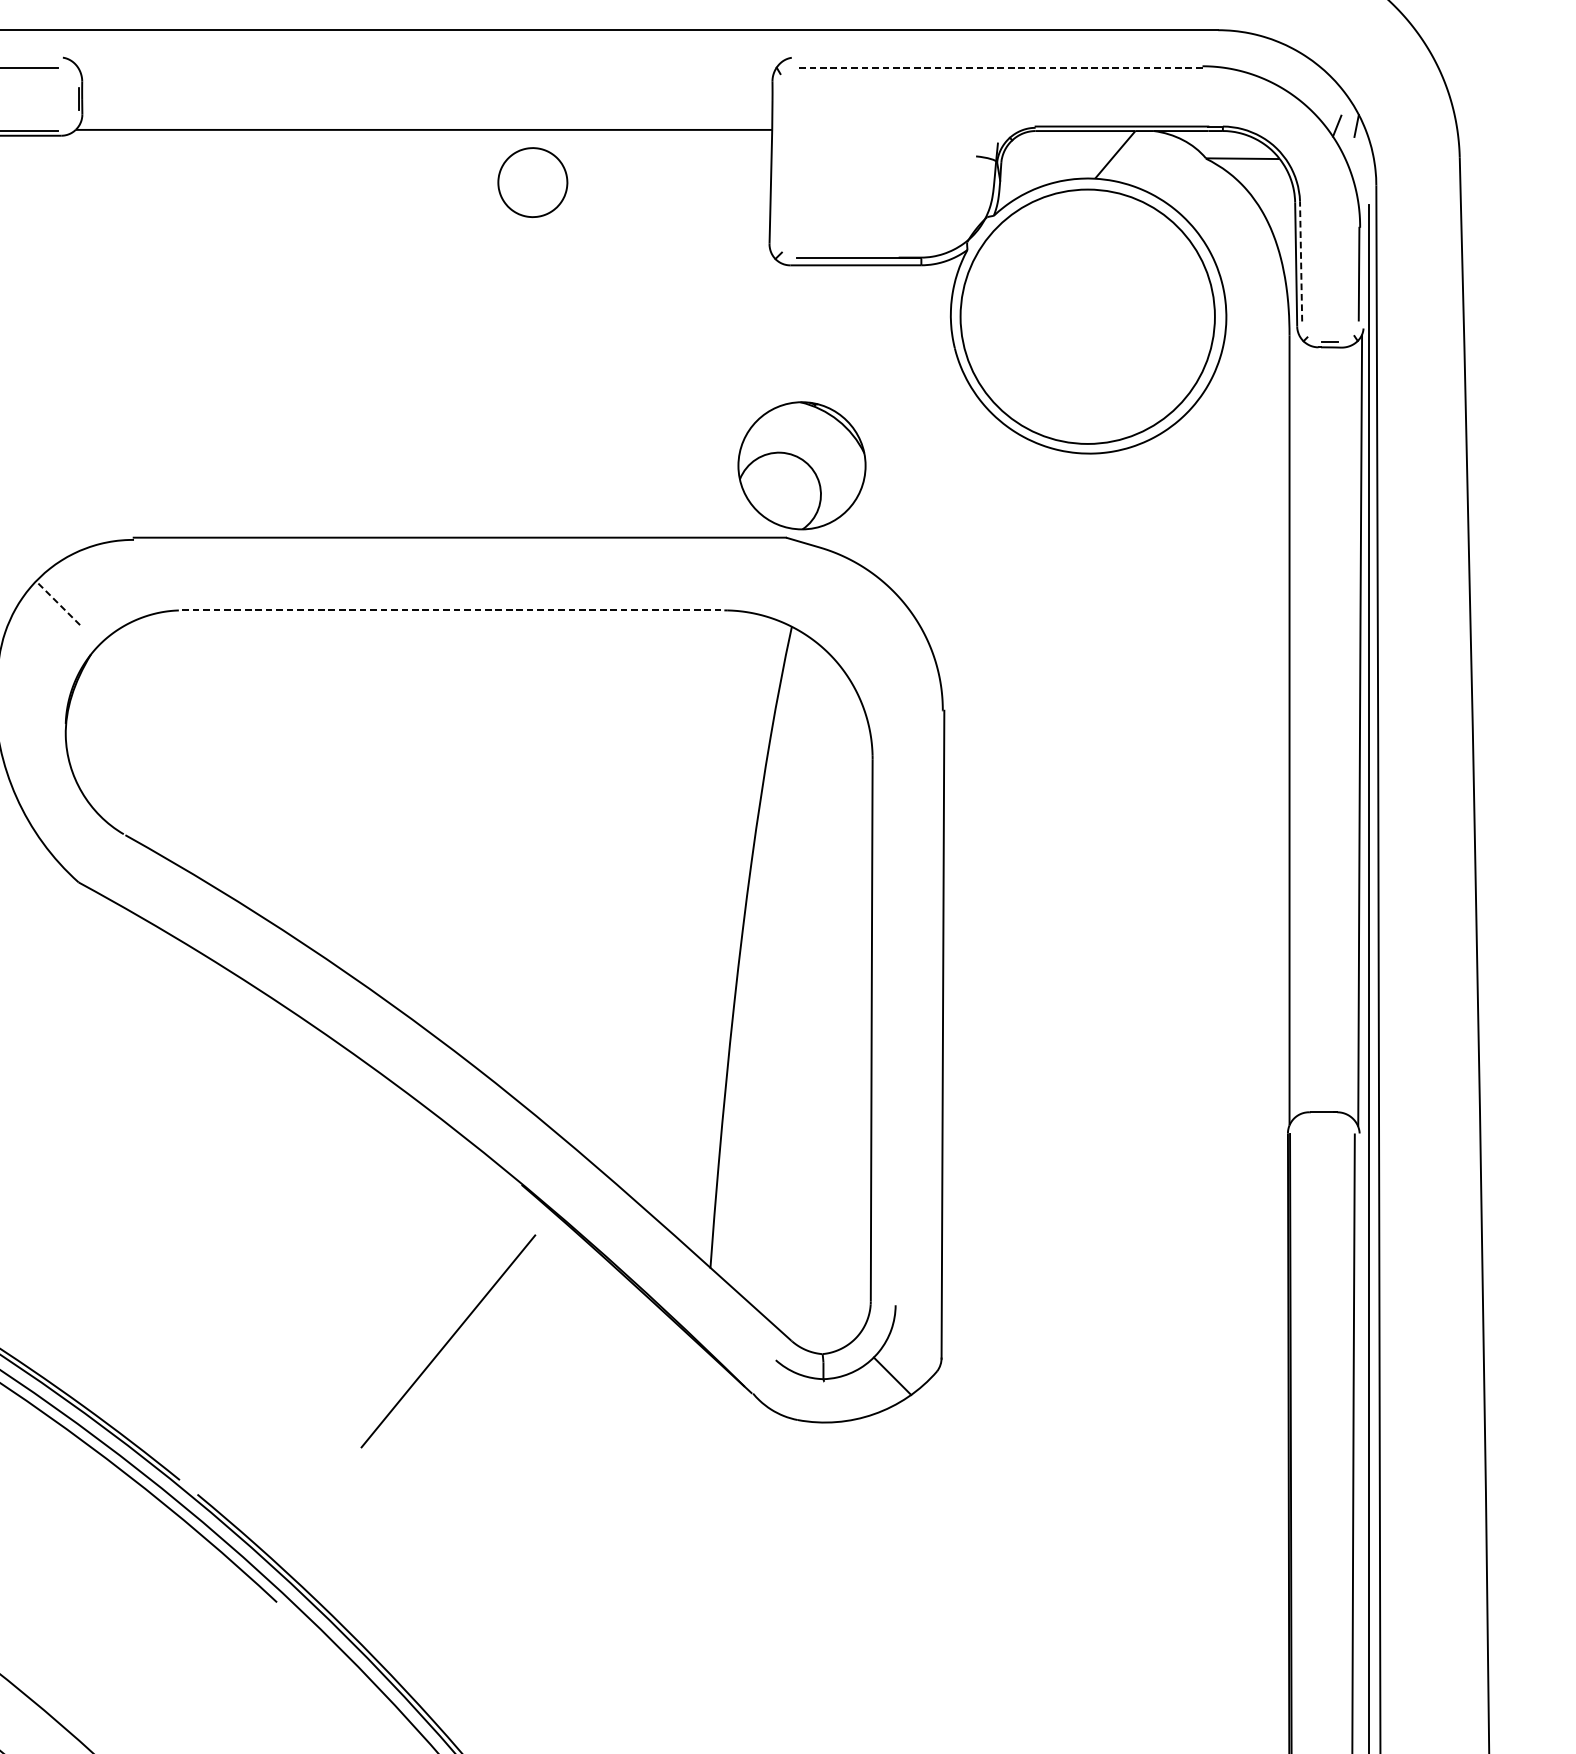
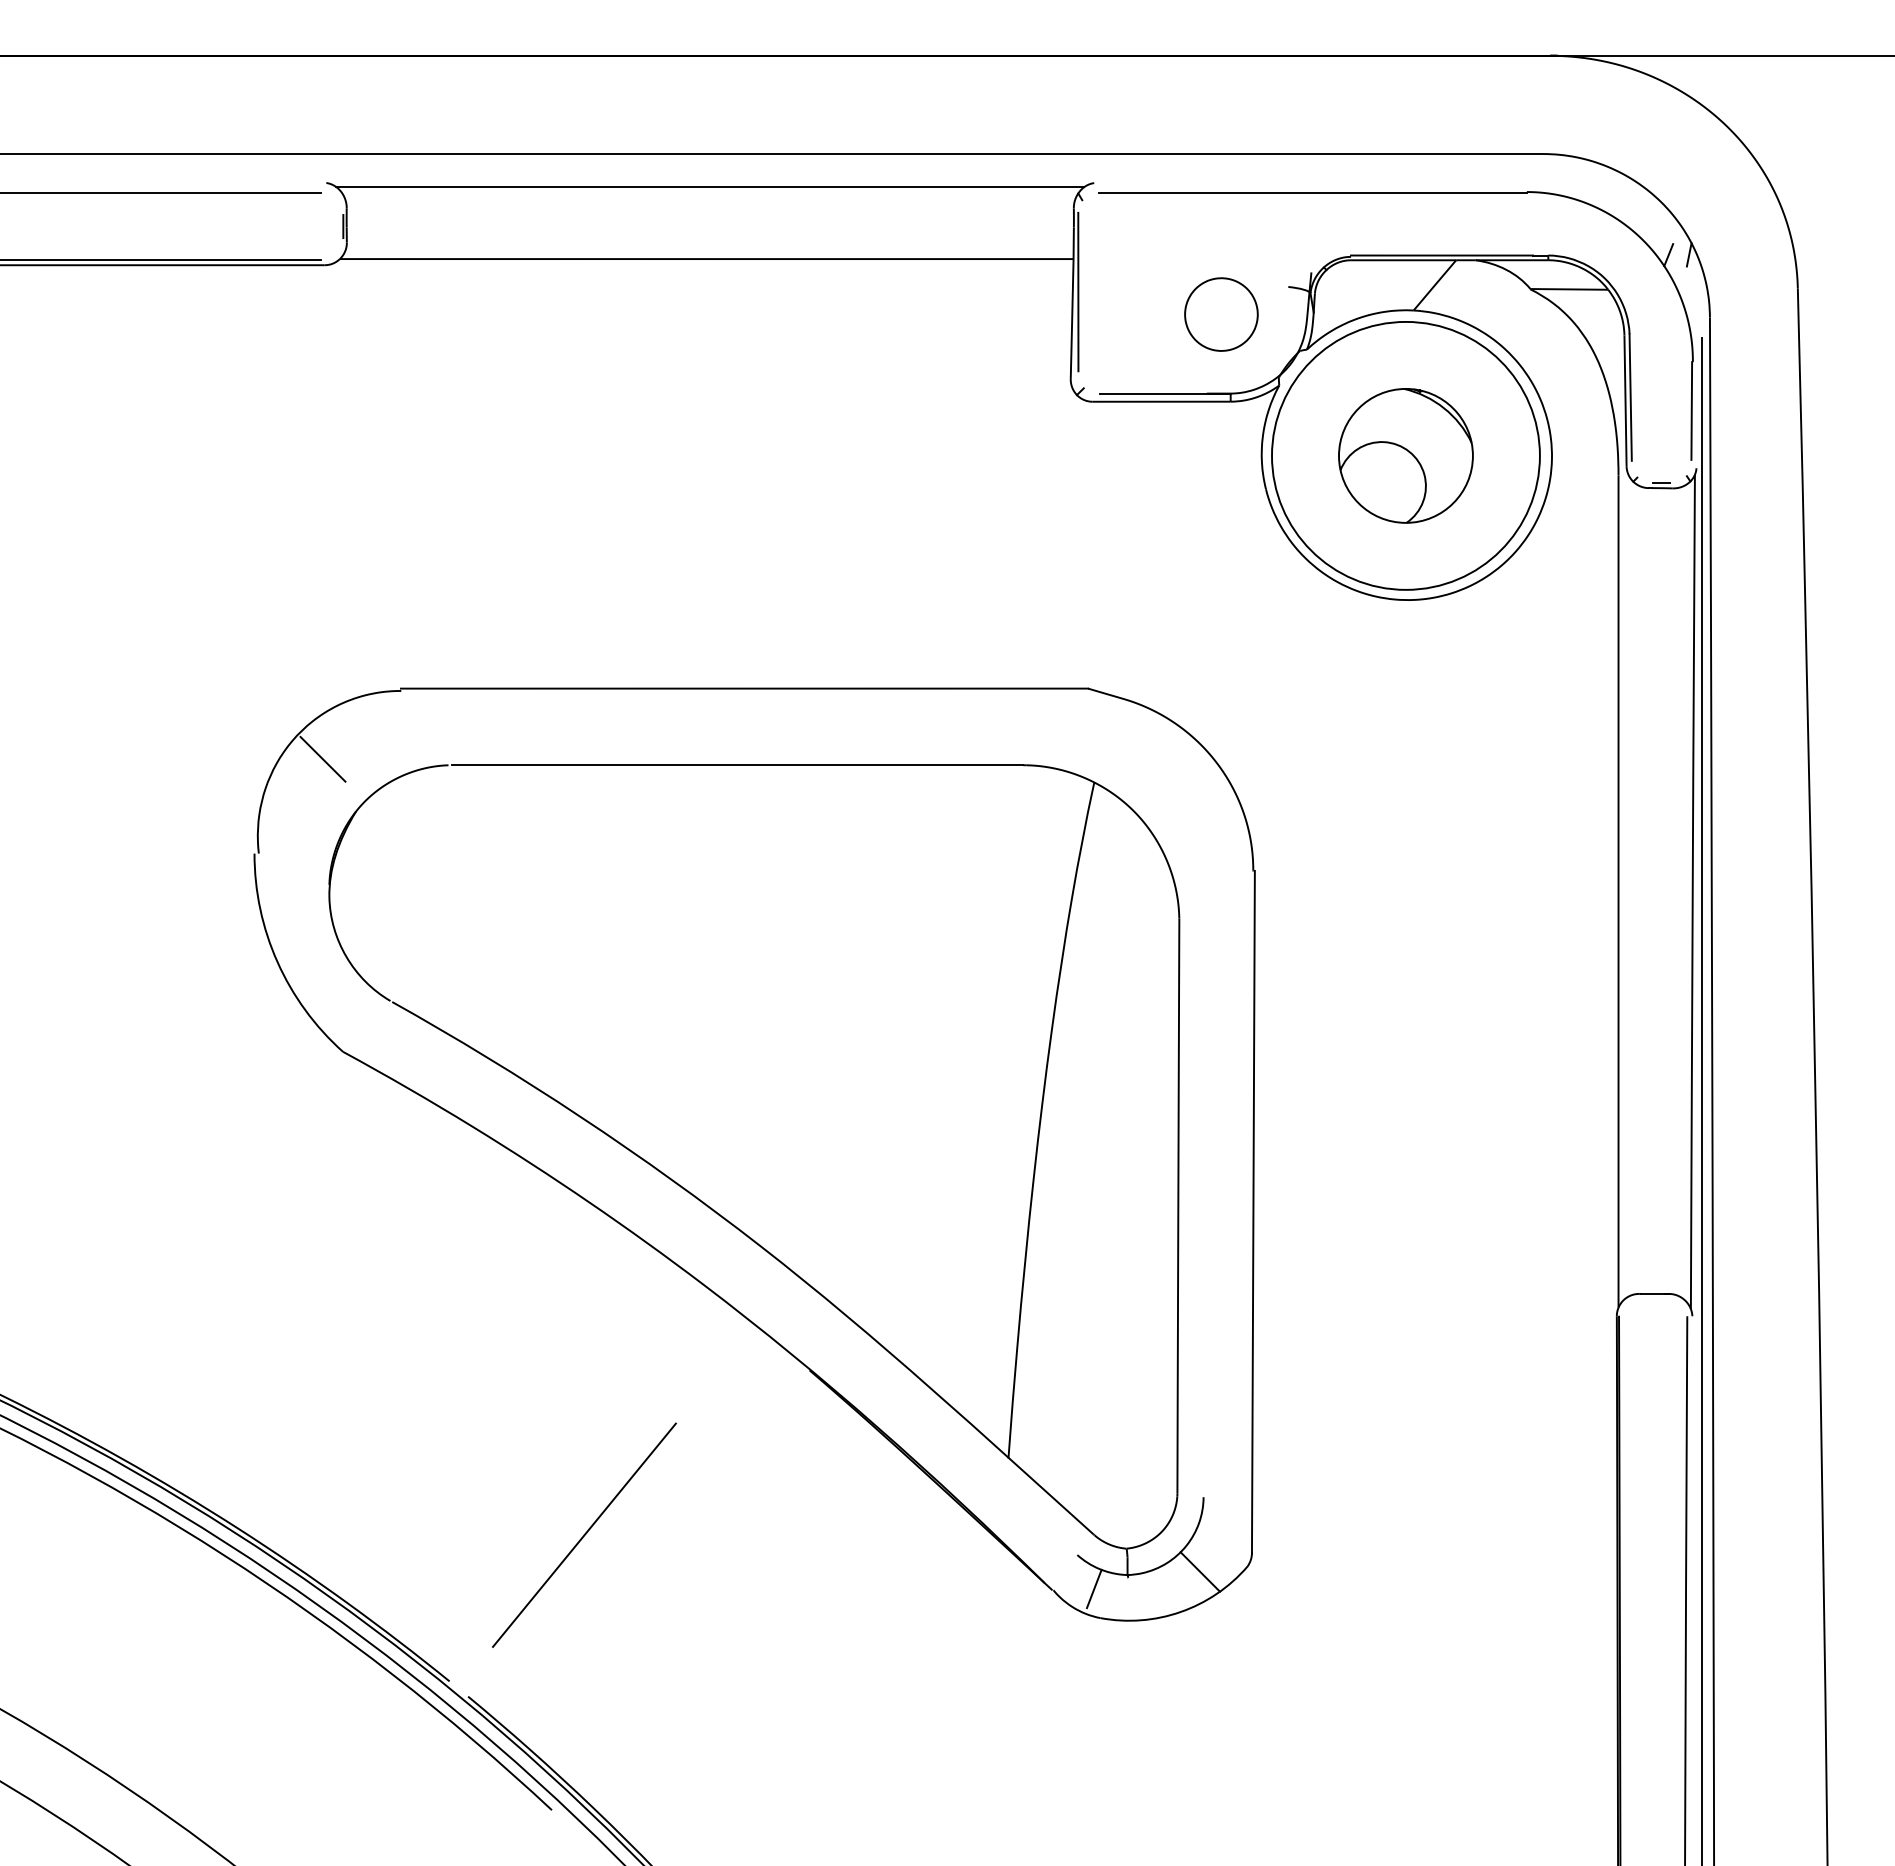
line: (427, 61) -> (710, 187), added
line: (999, 67) -> (1313, 193), dashed -> solid
line: (776, 160) -> (1078, 291), added
part: (532, 182) -> (1221, 314), moved
line: (1300, 261) -> (1630, 397), dashed -> solid
part: (801, 465) -> (1405, 455), moved
line: (60, 604) -> (323, 759), dashed -> solid
line: (453, 610) -> (737, 765), dashed -> solid
line: (448, 1340) -> (584, 1534), moved
line: (791, 1391) -> (1093, 1588), added

